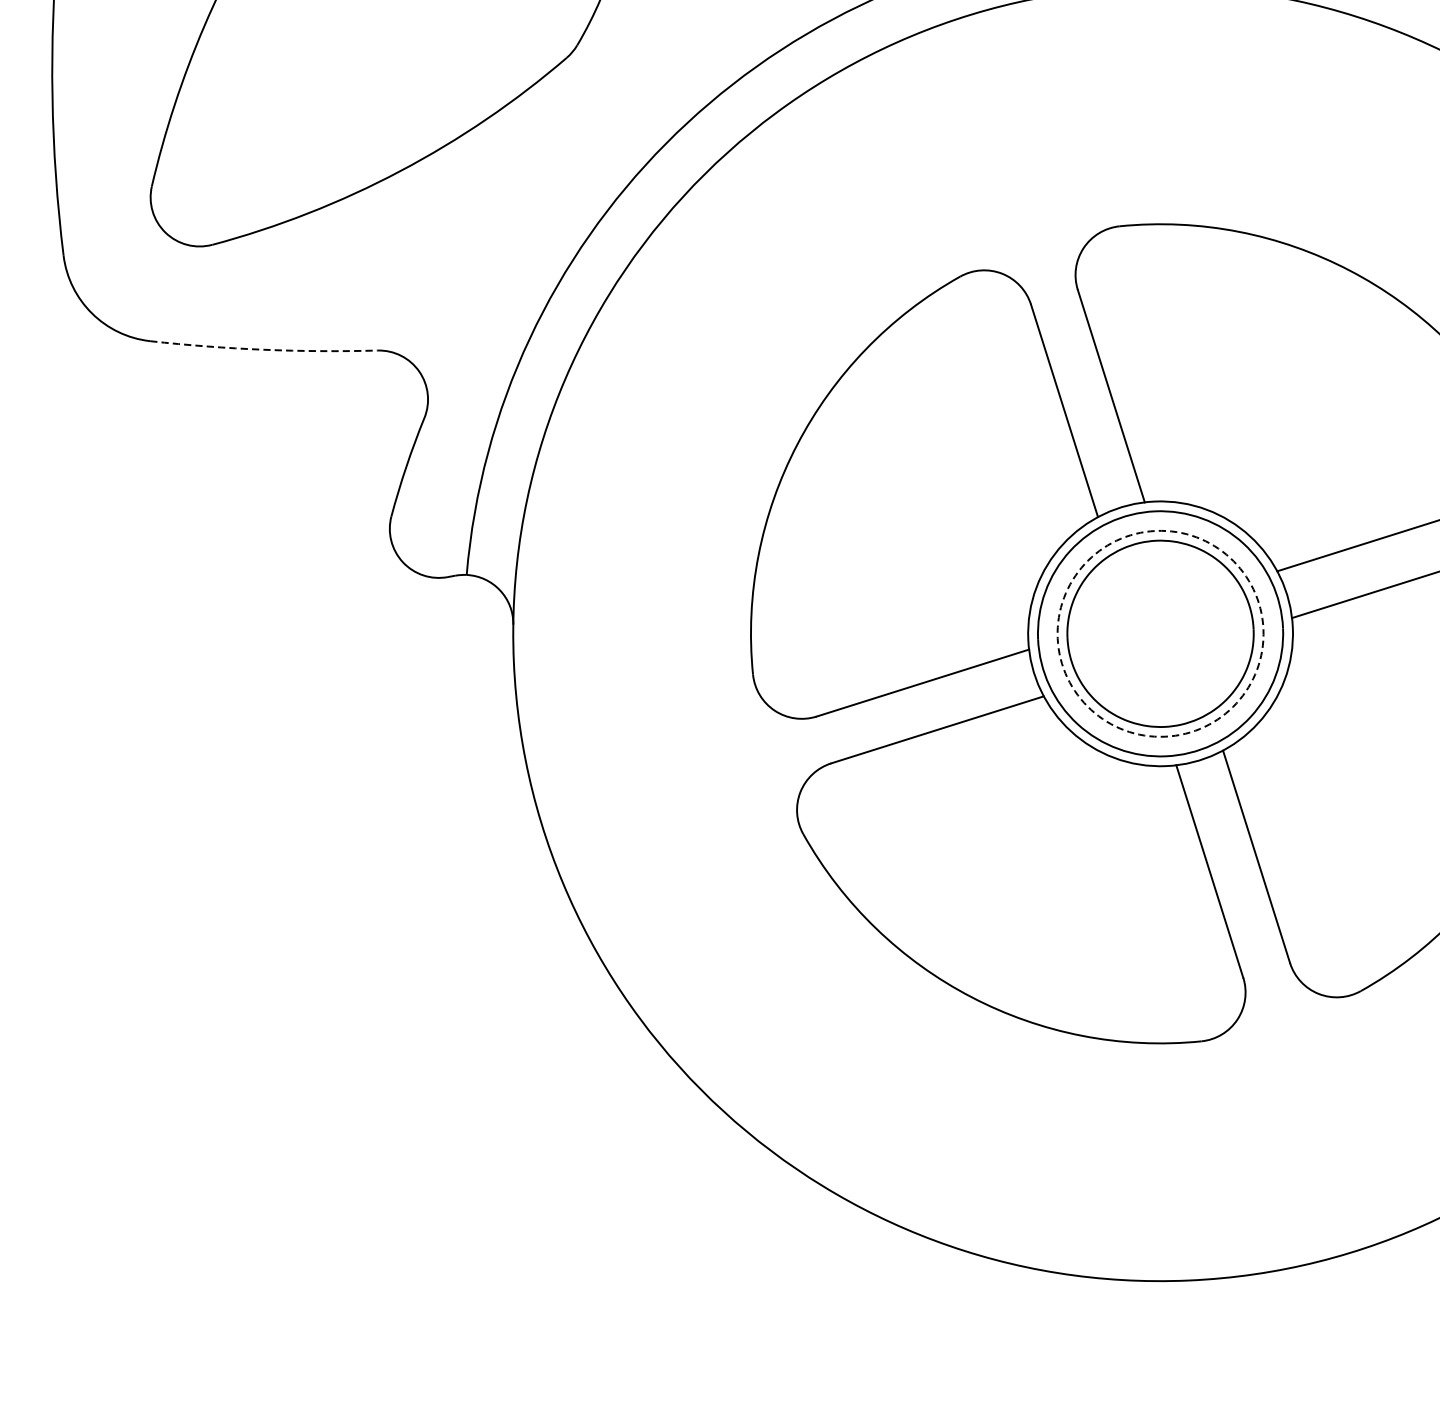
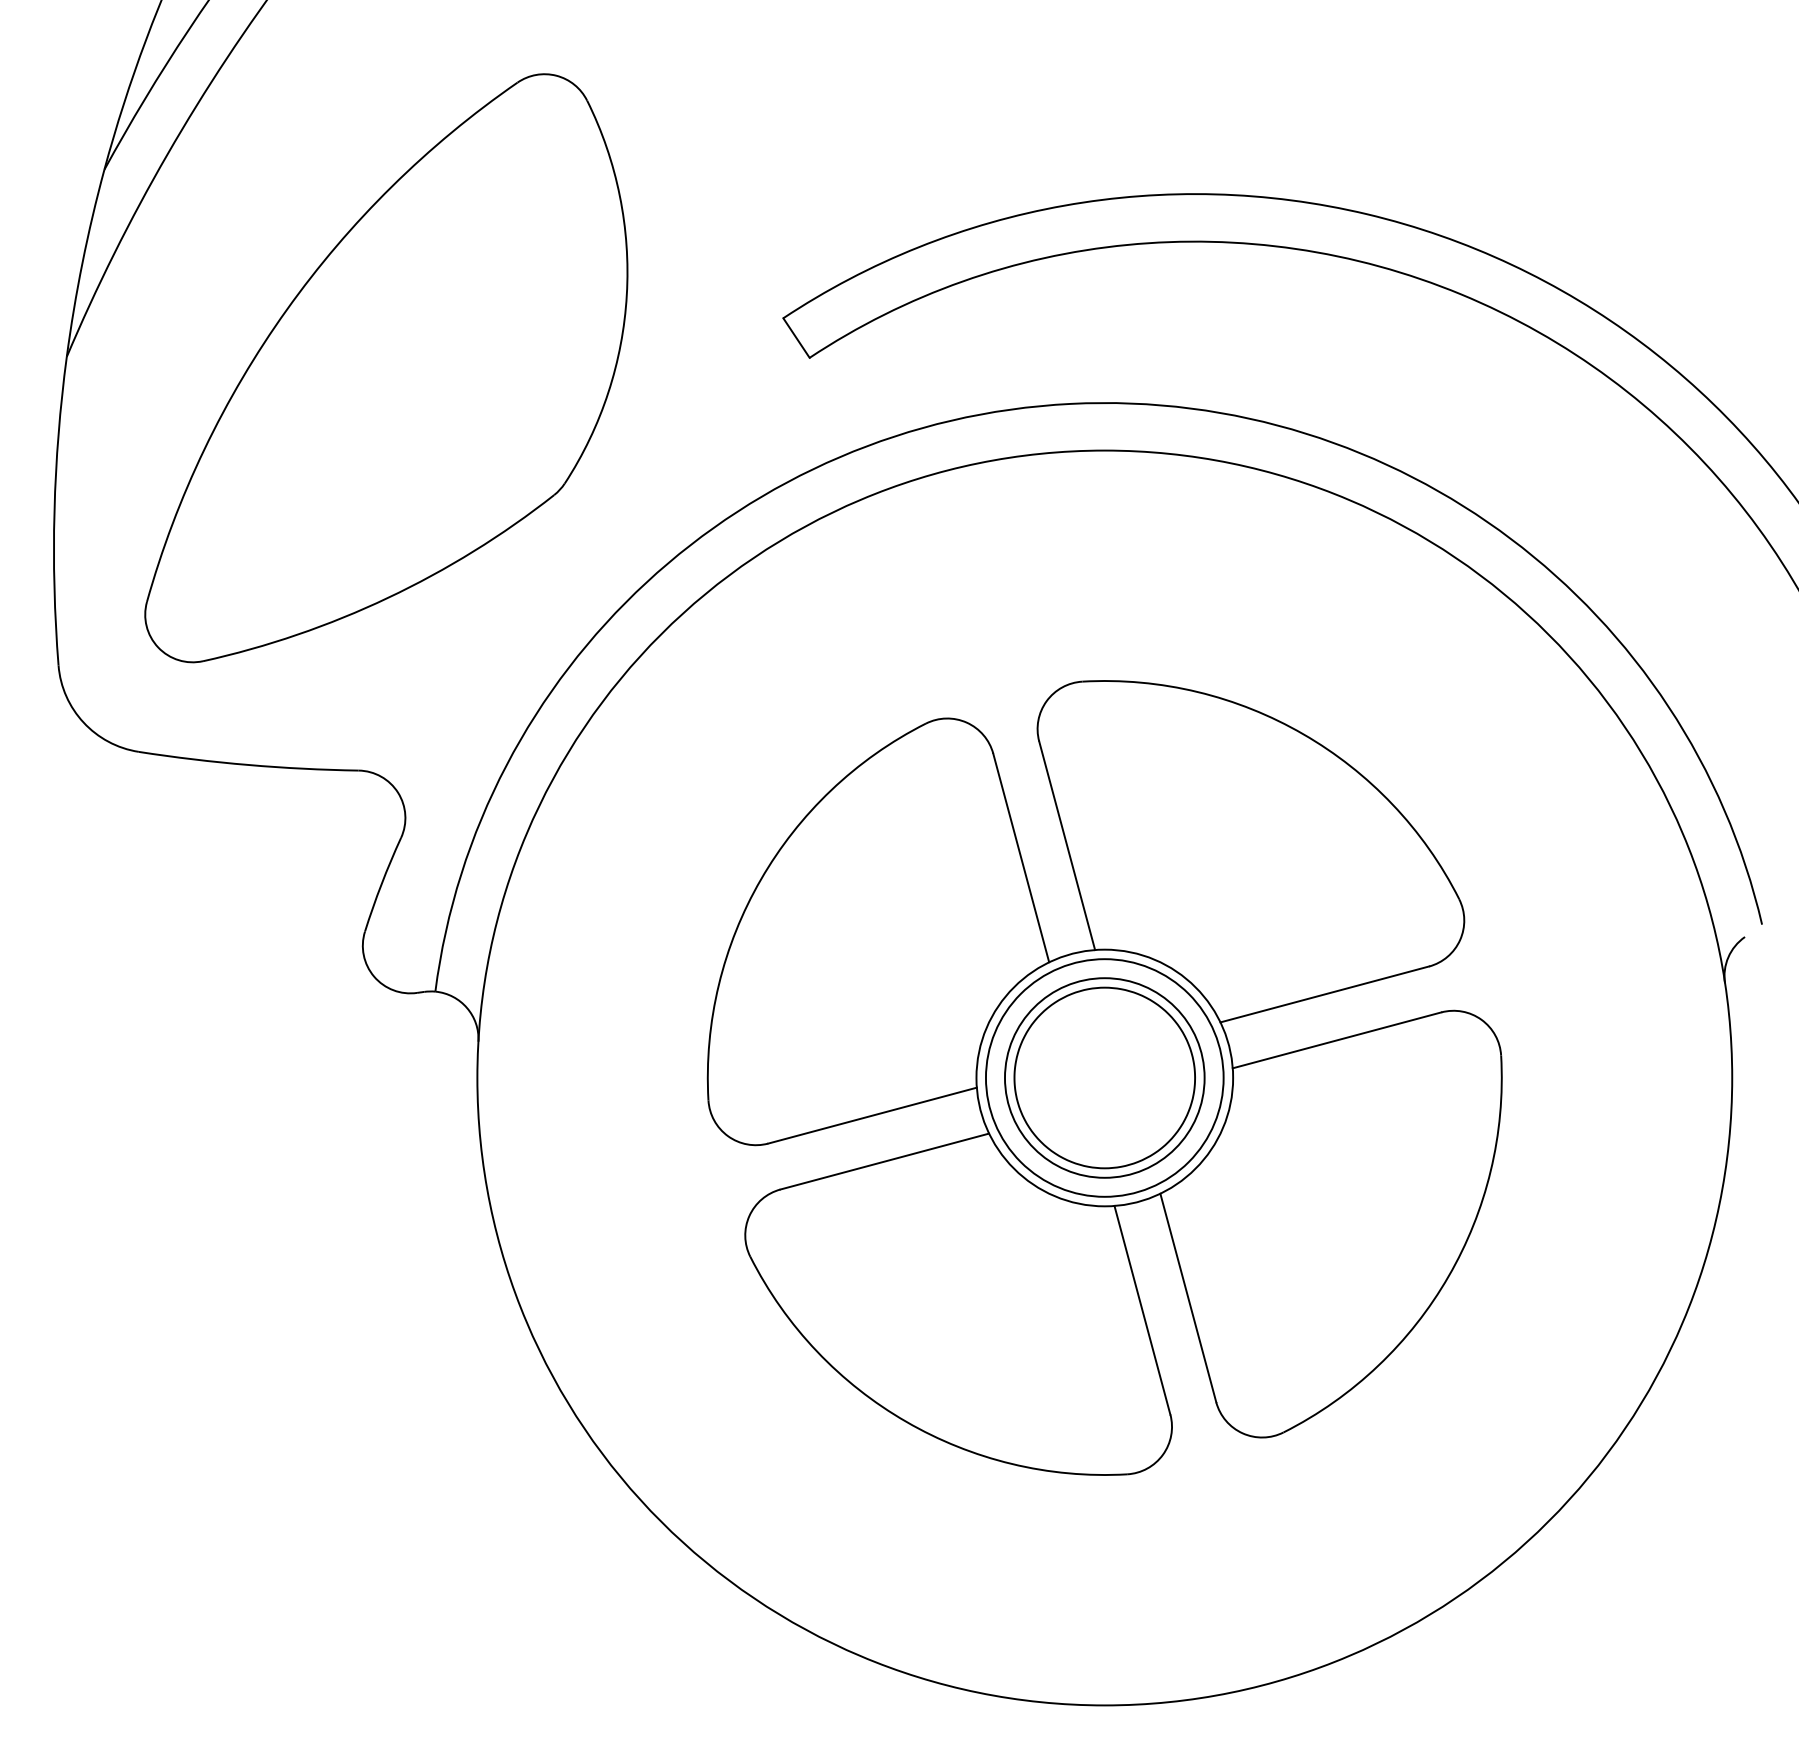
arc: (263, 350) -> (248, 765), dashed -> solid
circle: (1160, 633) -> (1104, 1077), dashed -> solid

